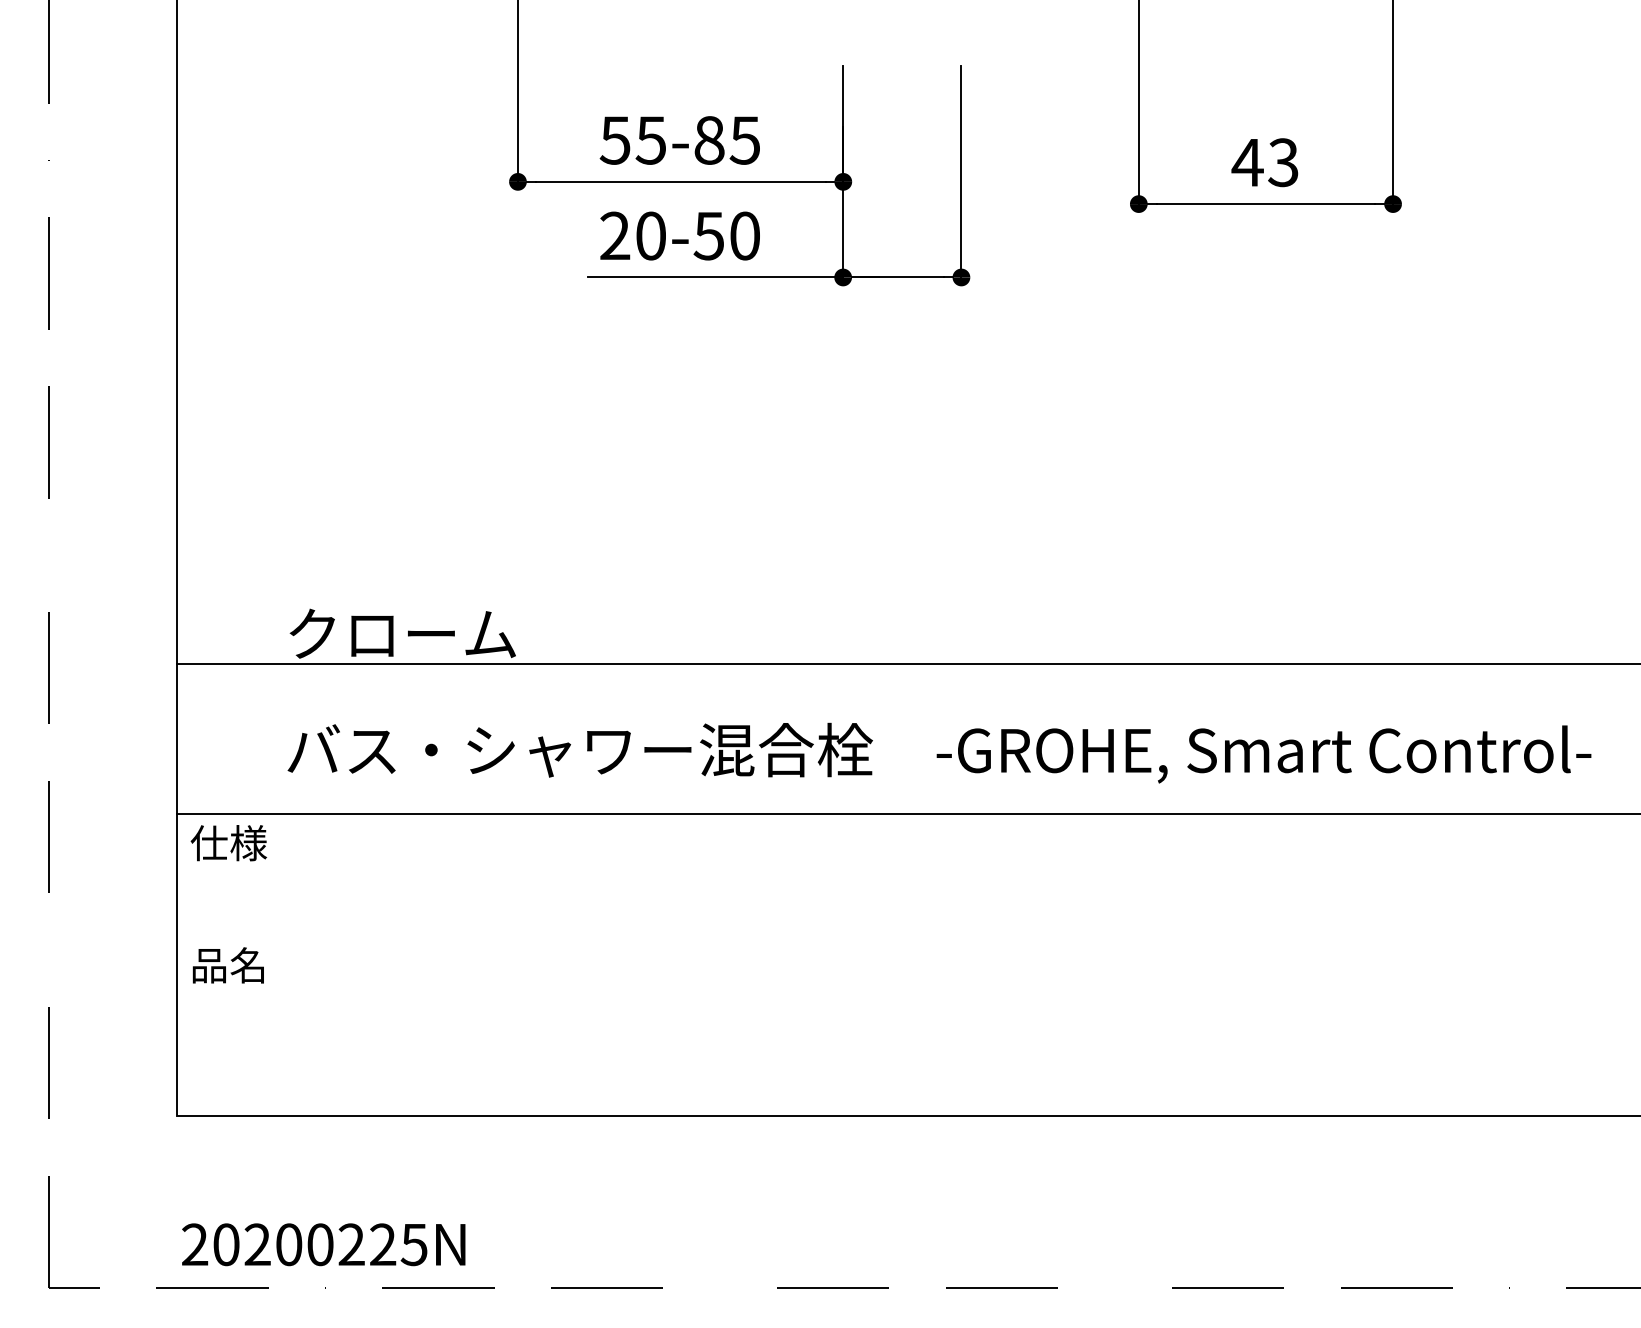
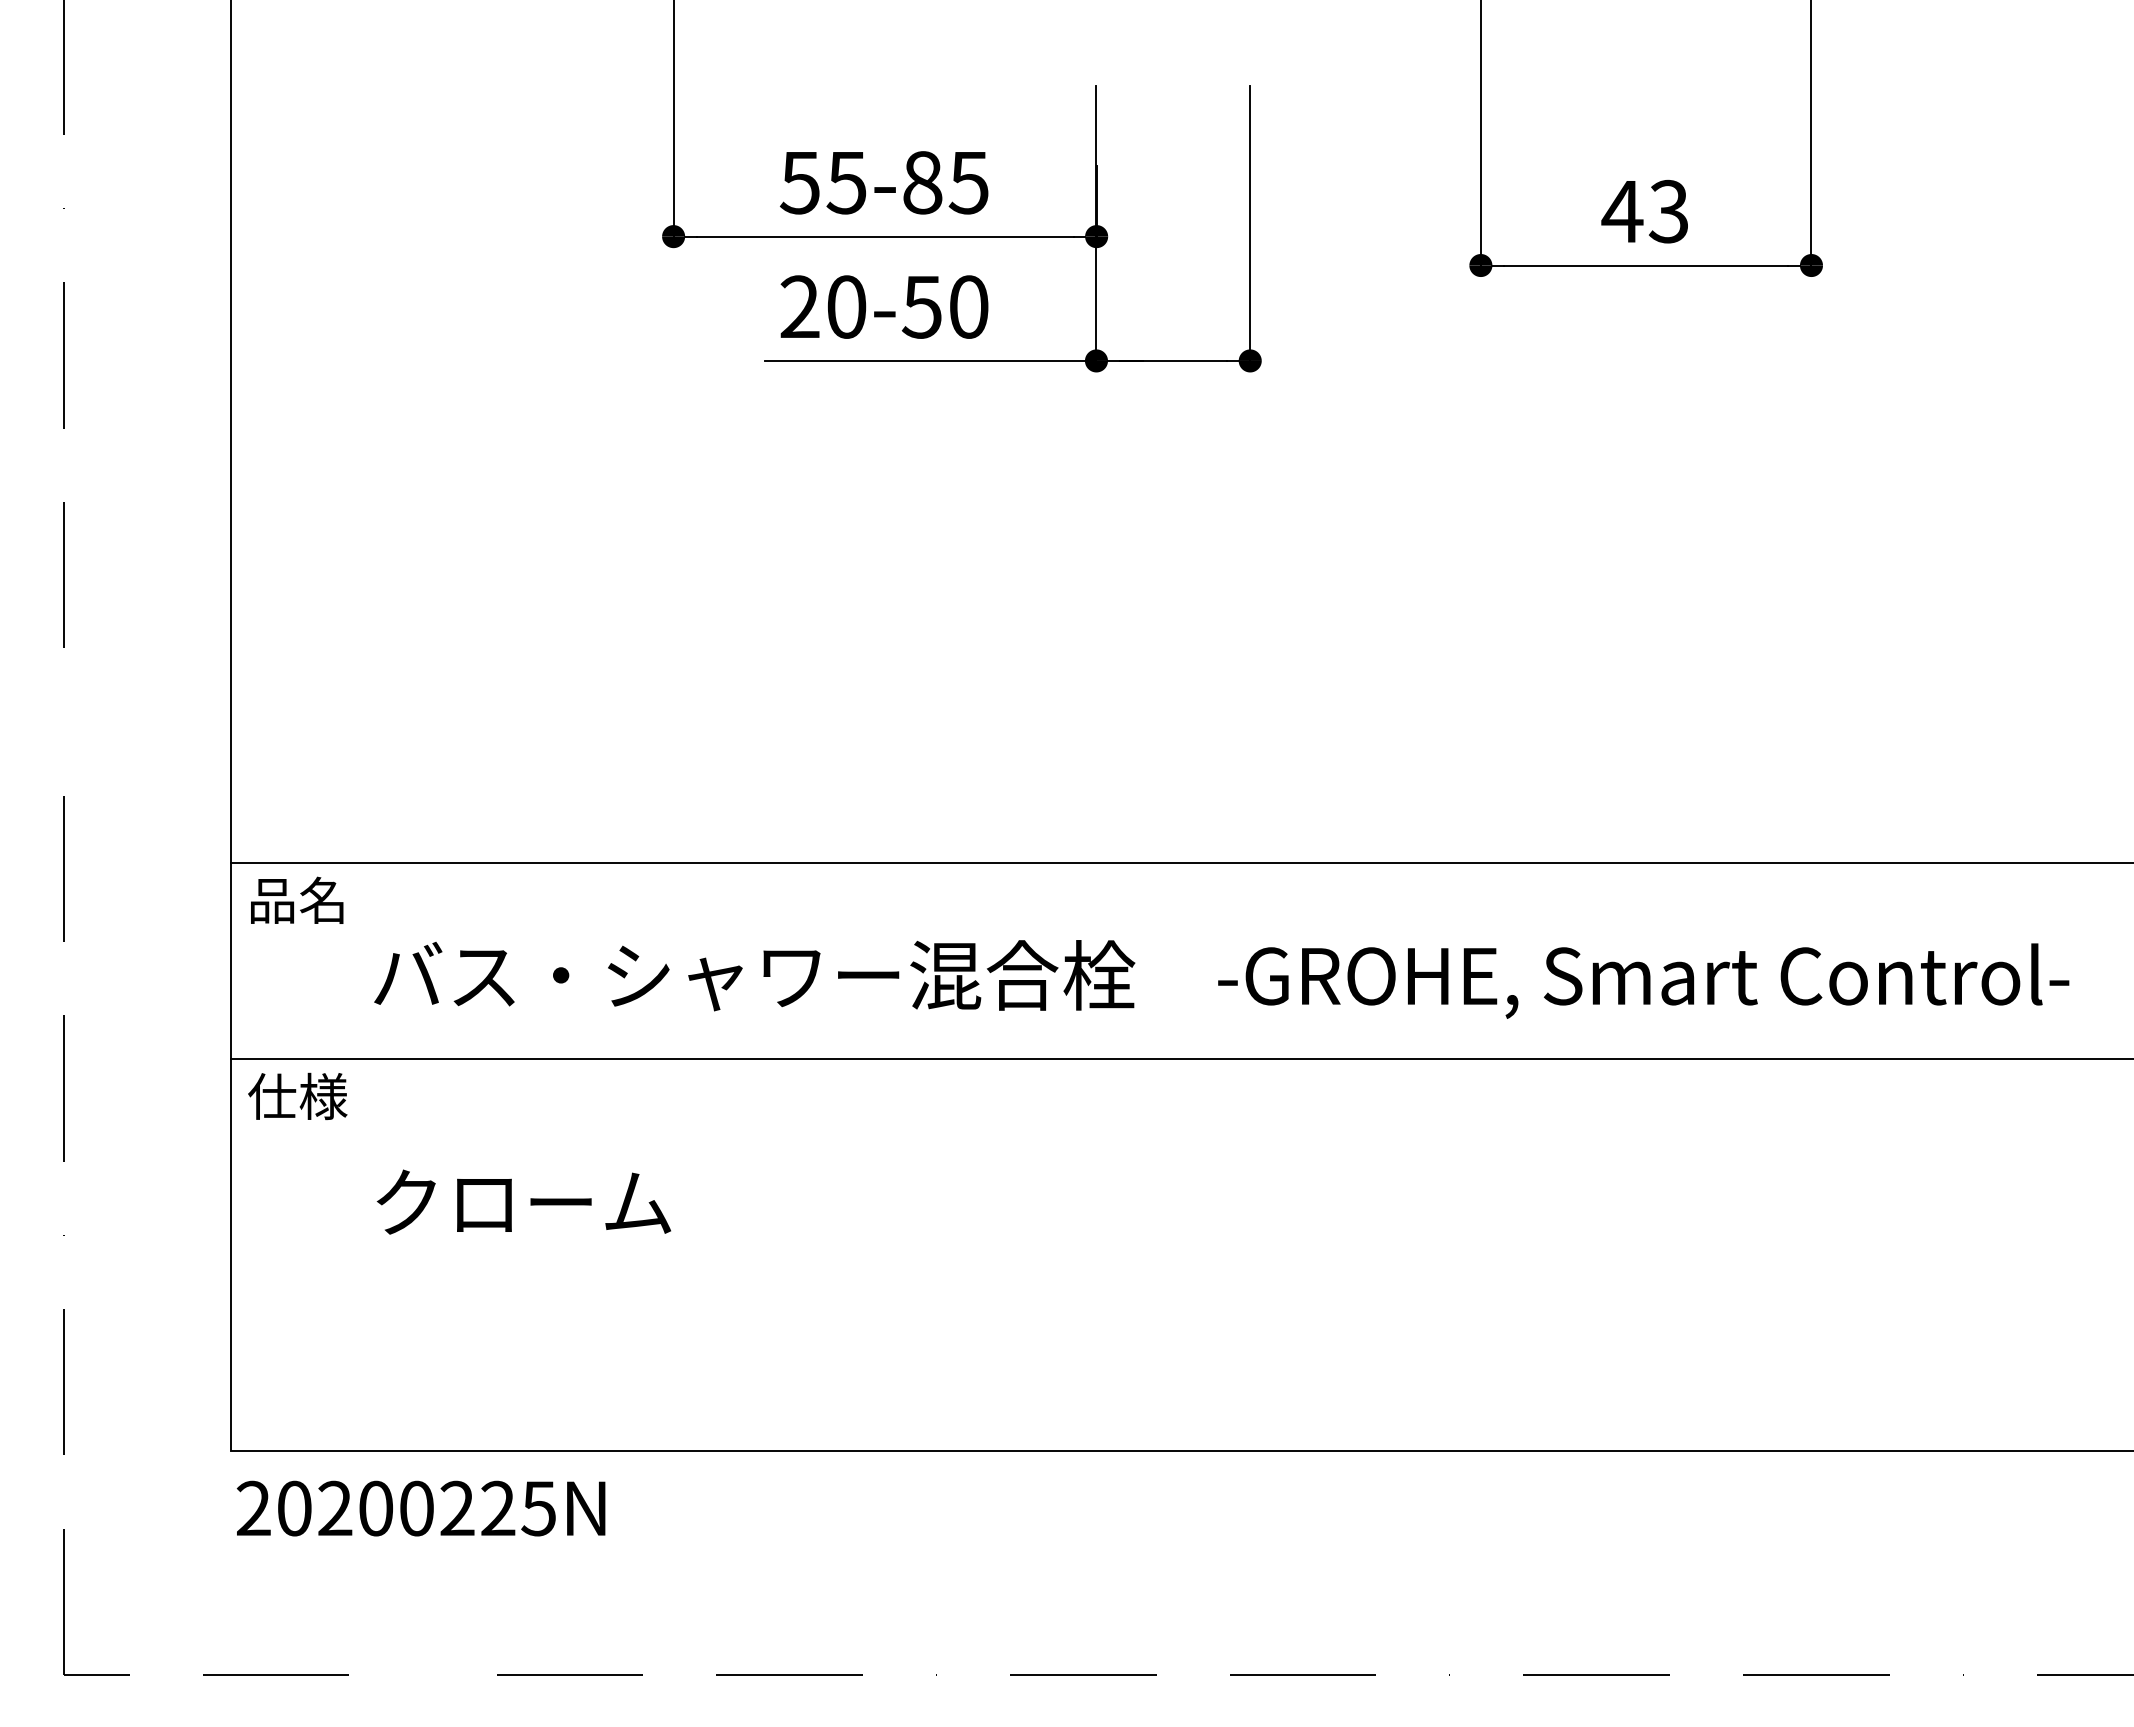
text: (402, 633) -> (523, 1201), moved
text: (228, 964) -> (297, 899), moved
text: (323, 1244) -> (420, 1508), moved

